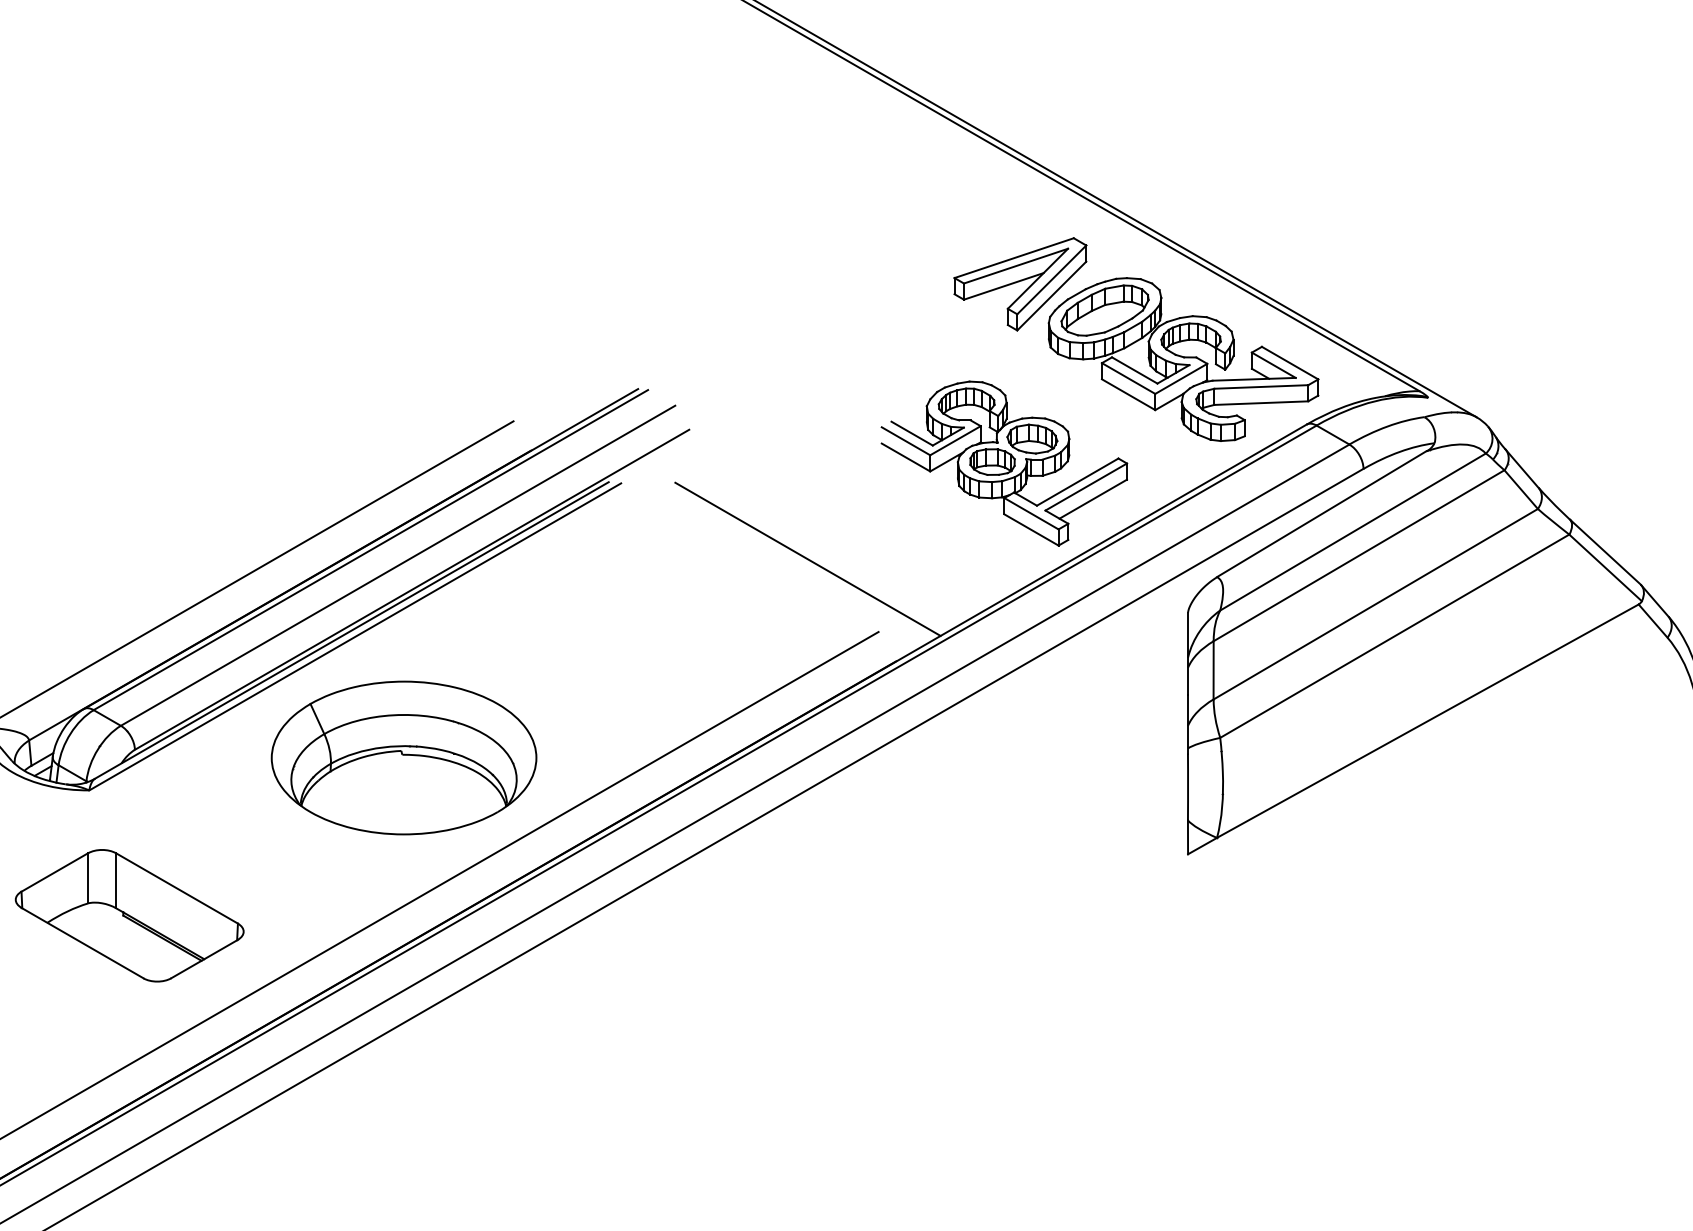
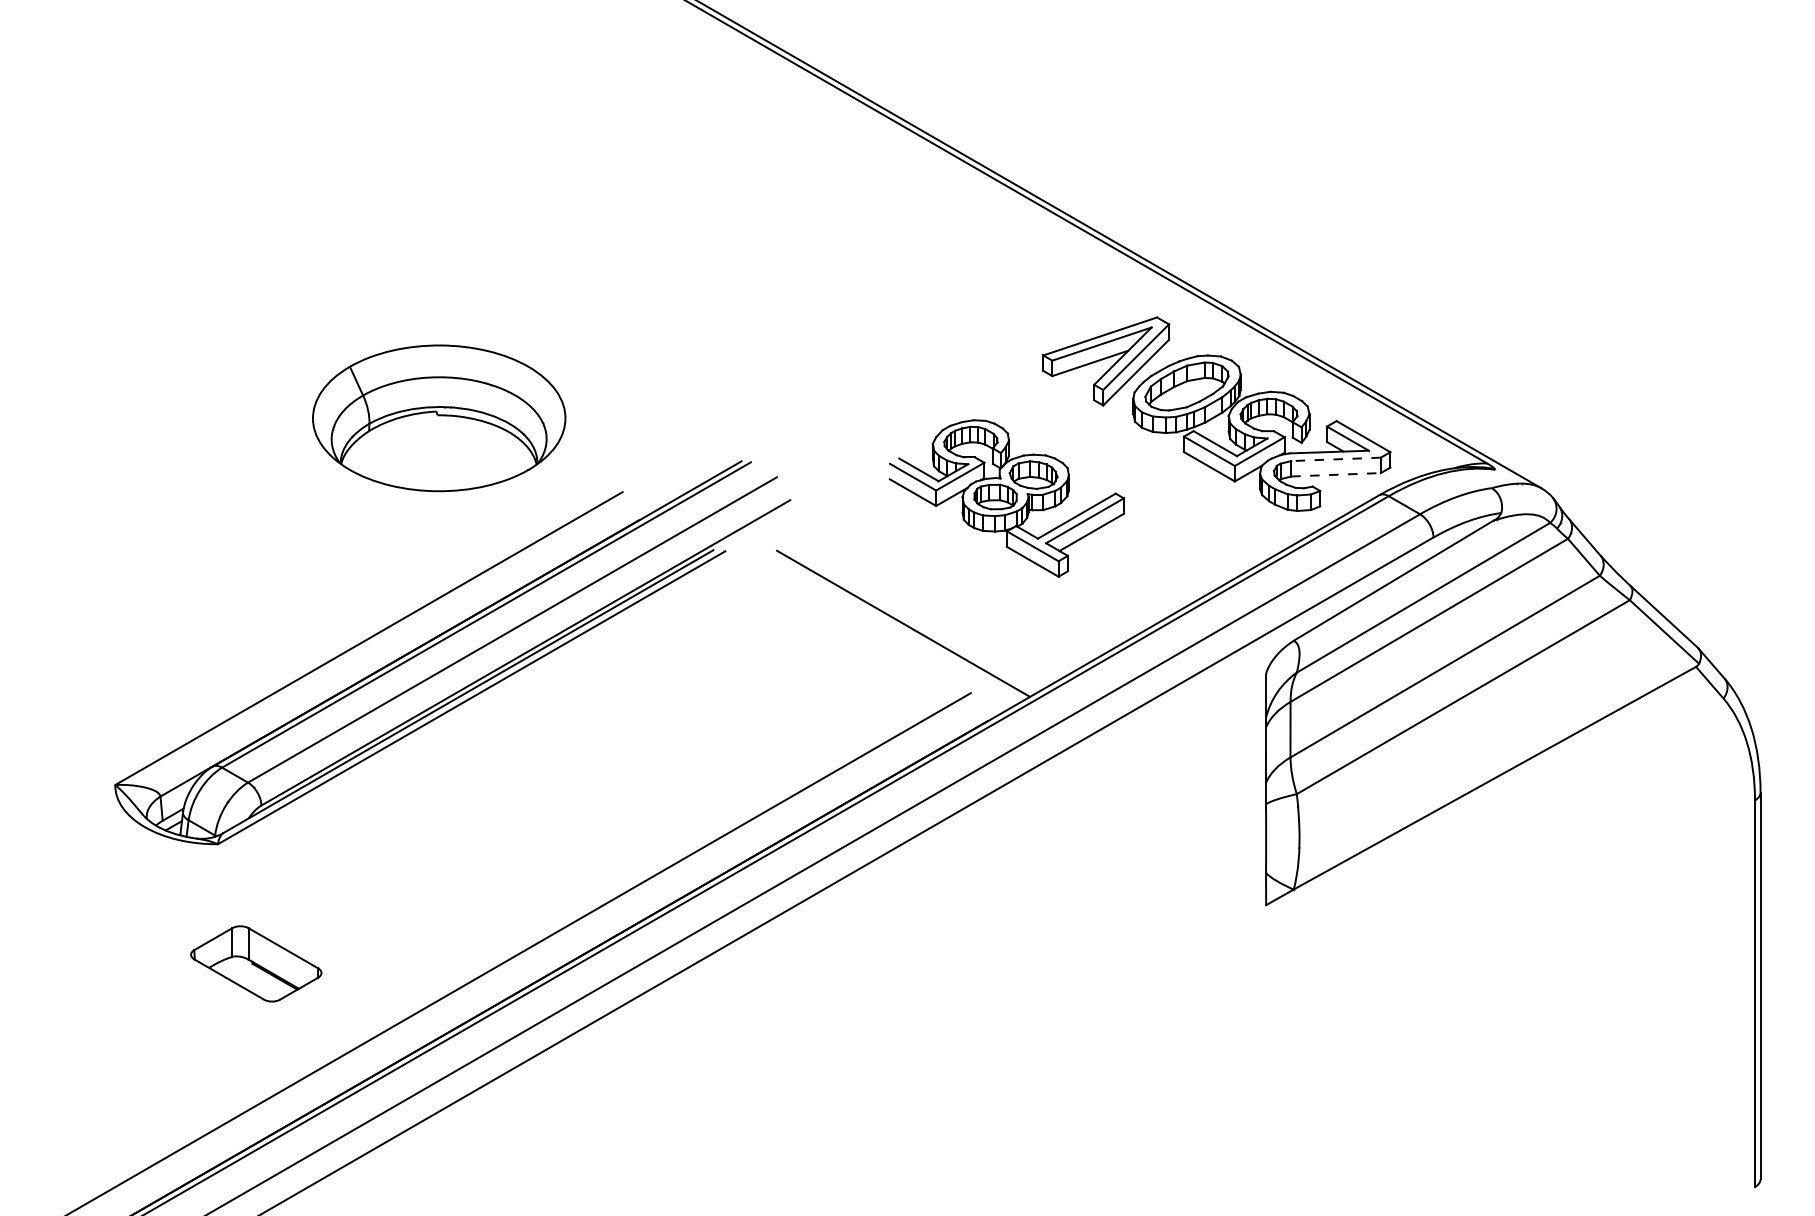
line: (1261, 387) -> (1336, 459), solid -> dashed
line: (1261, 402) -> (1336, 474), solid -> dashed
part: (1003, 463) -> (1006, 498), moved
part: (404, 758) -> (439, 418), moved
part: (128, 915) -> (255, 963), size x0.6

